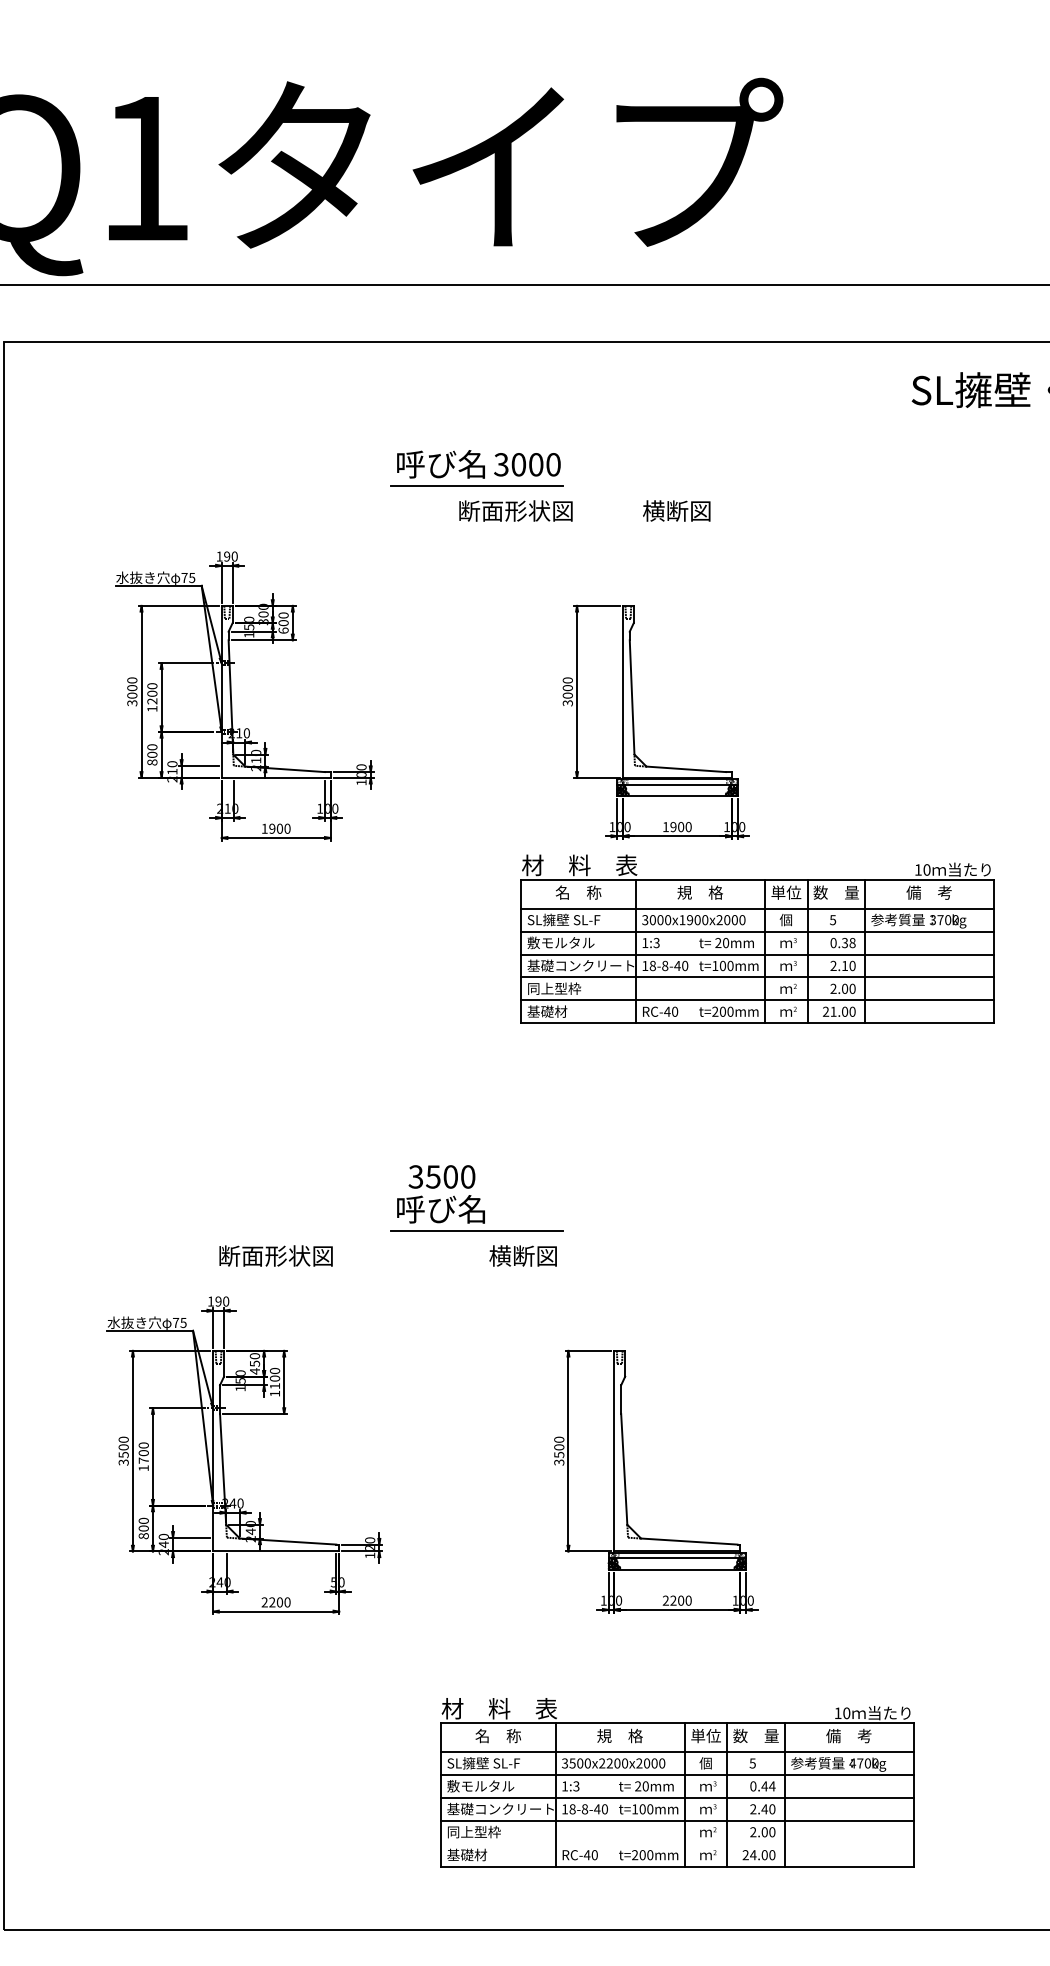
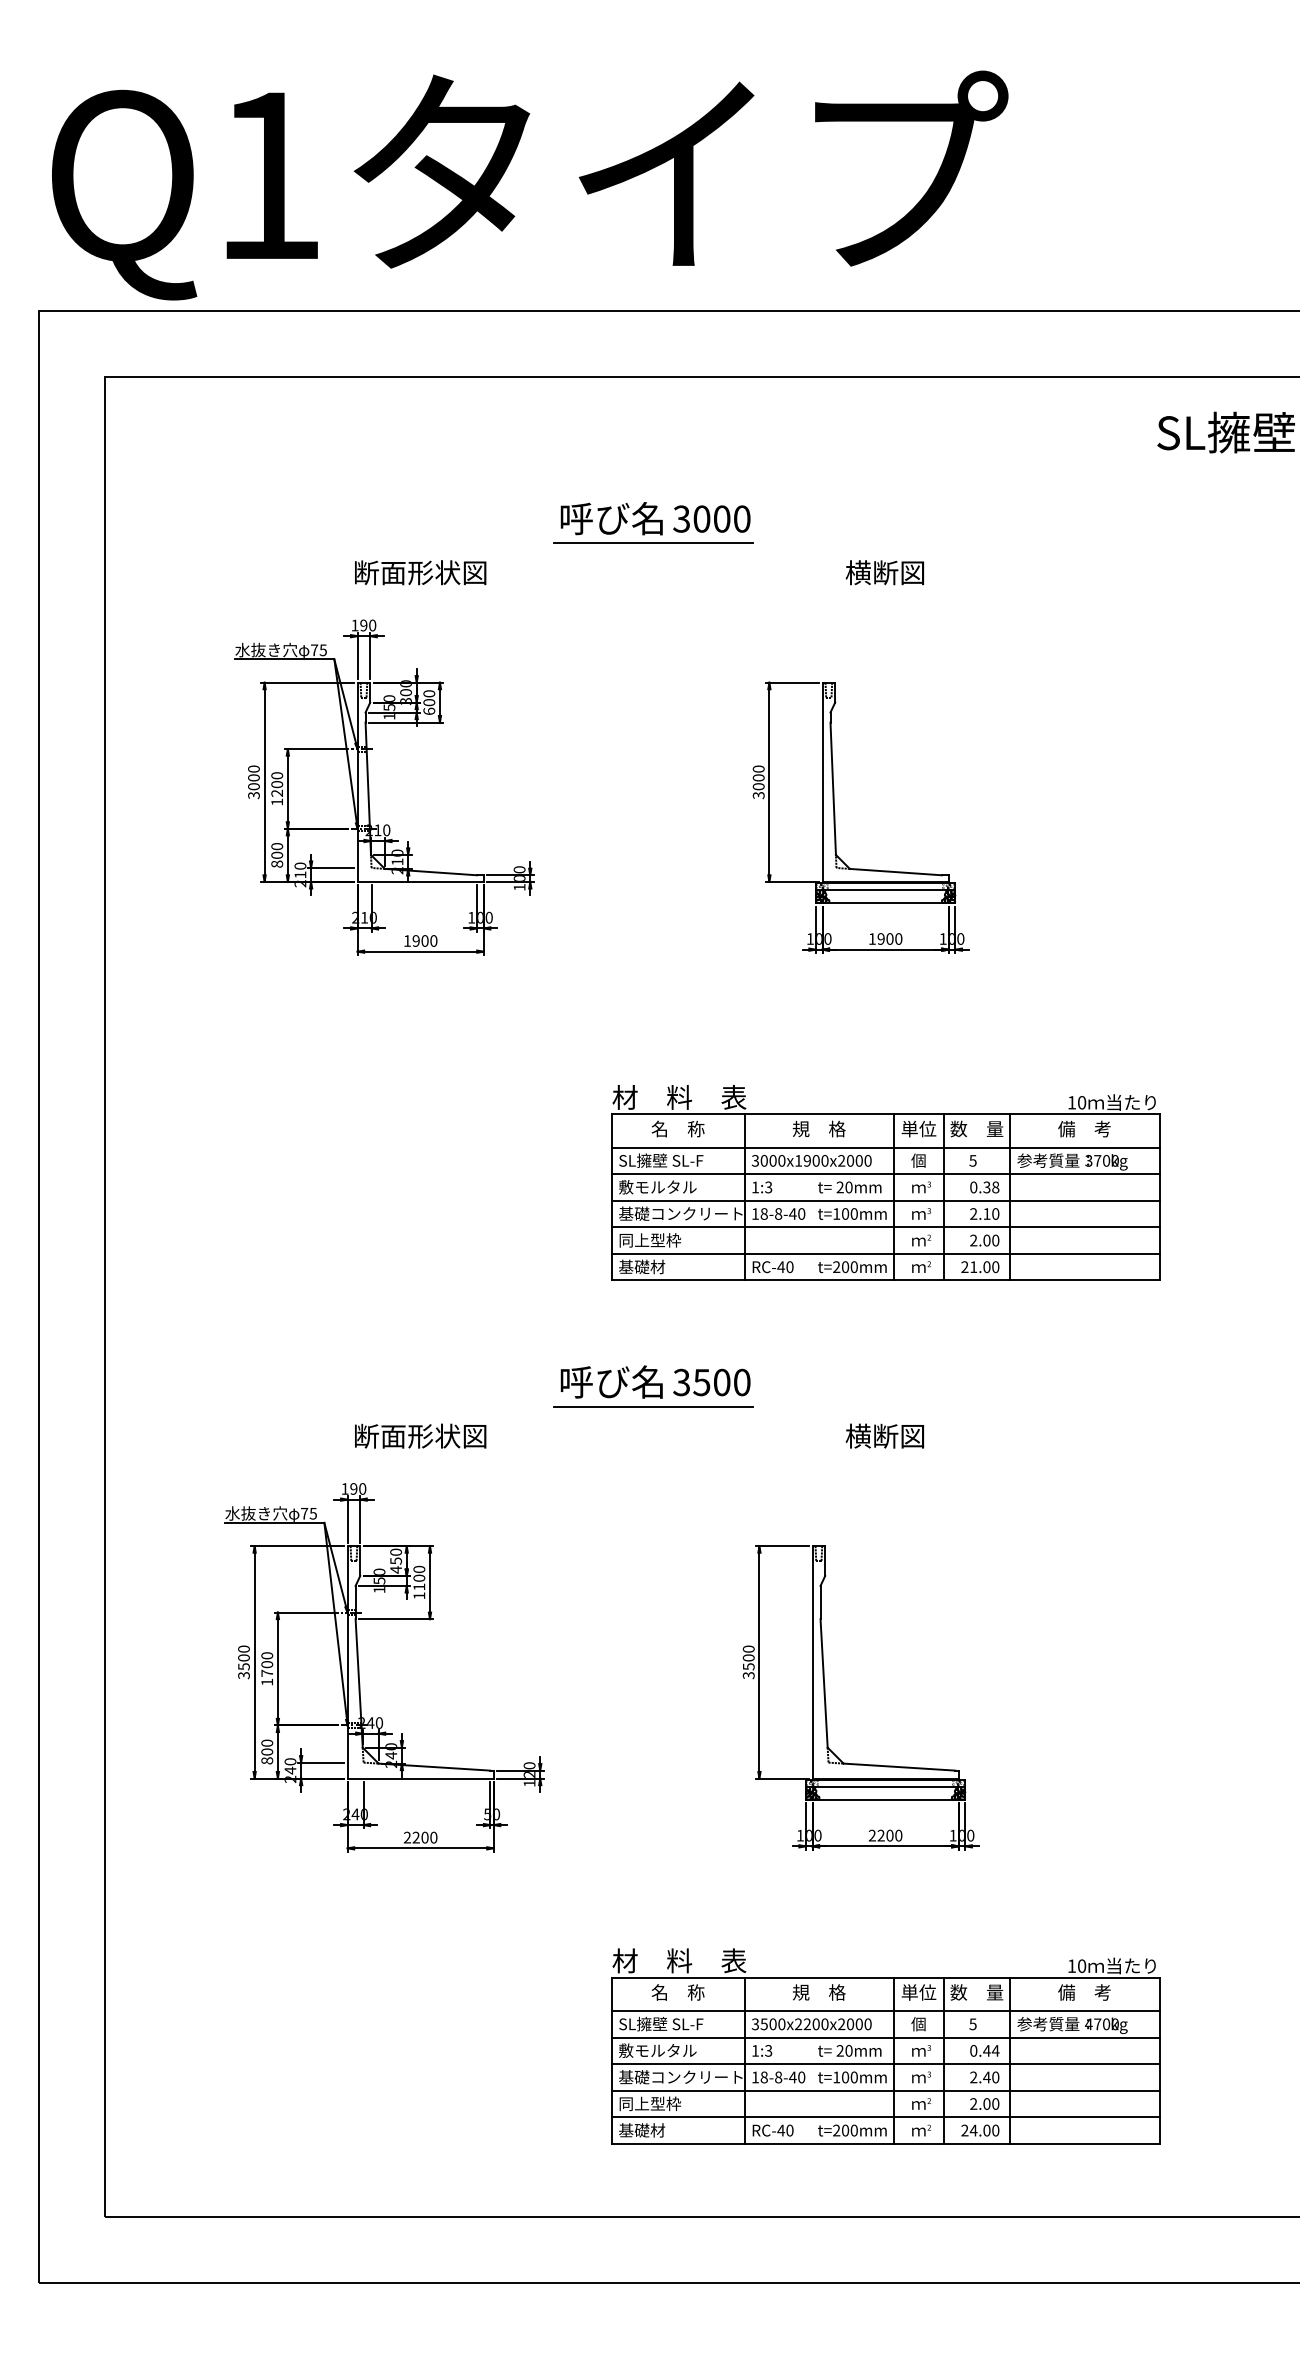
text: (515, 510) -> (420, 572), moved
part: (757, 938) -> (885, 1182), moved
text: (441, 1176) -> (711, 1382), moved
text: (522, 1255) -> (884, 1435), moved
line: (677, 1843) -> (885, 2117), added

